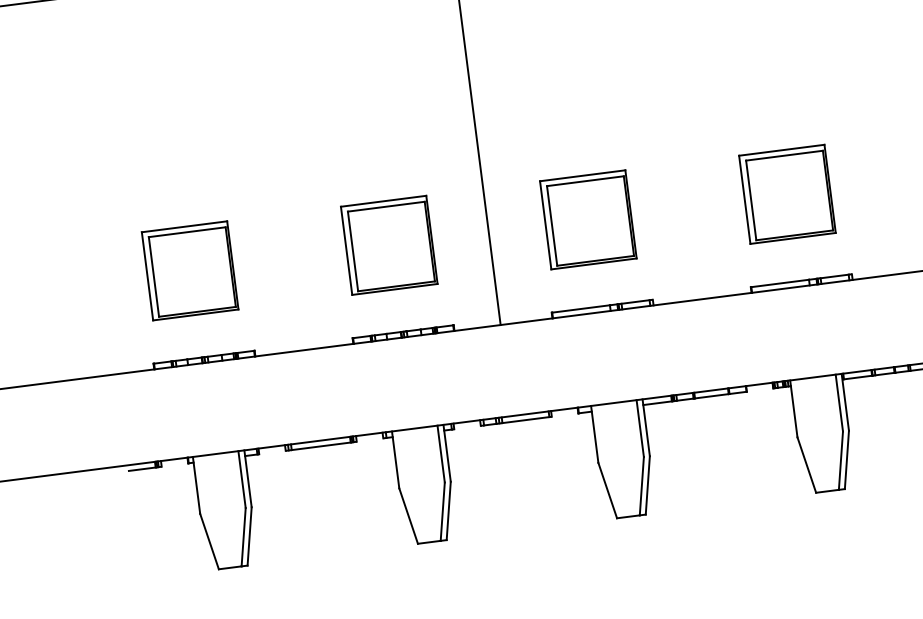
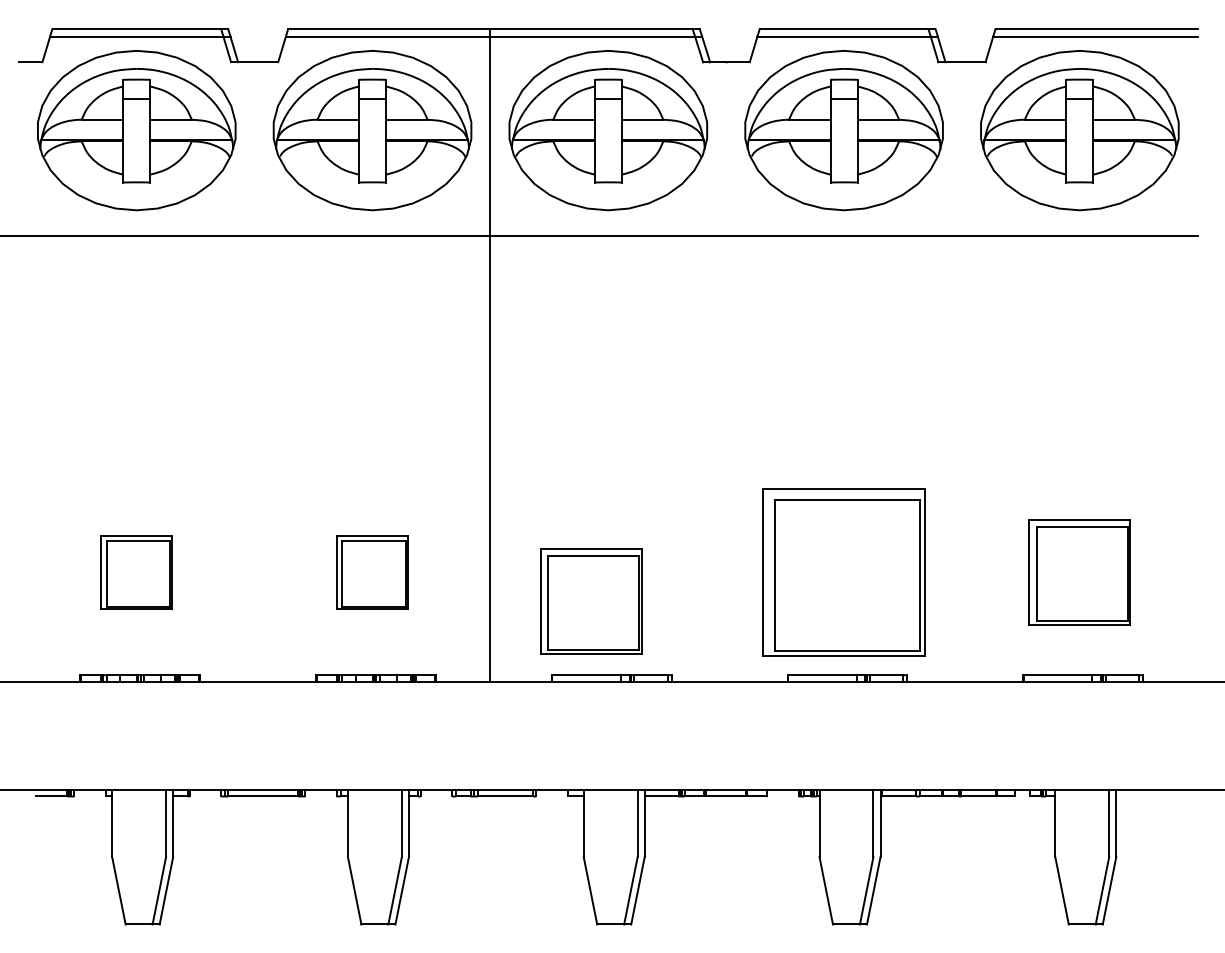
part: (787, 194) -> (844, 572), size x1.6
part: (588, 219) -> (591, 601), moved
part: (389, 245) -> (372, 572), size x0.7
part: (189, 270) -> (136, 572), size x0.7

